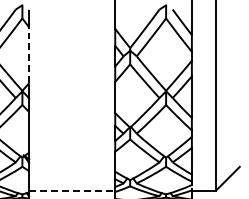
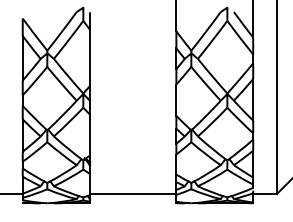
line: (28, 54) -> (89, 57), dashed -> solid
line: (72, 190) -> (133, 193), dashed -> solid

